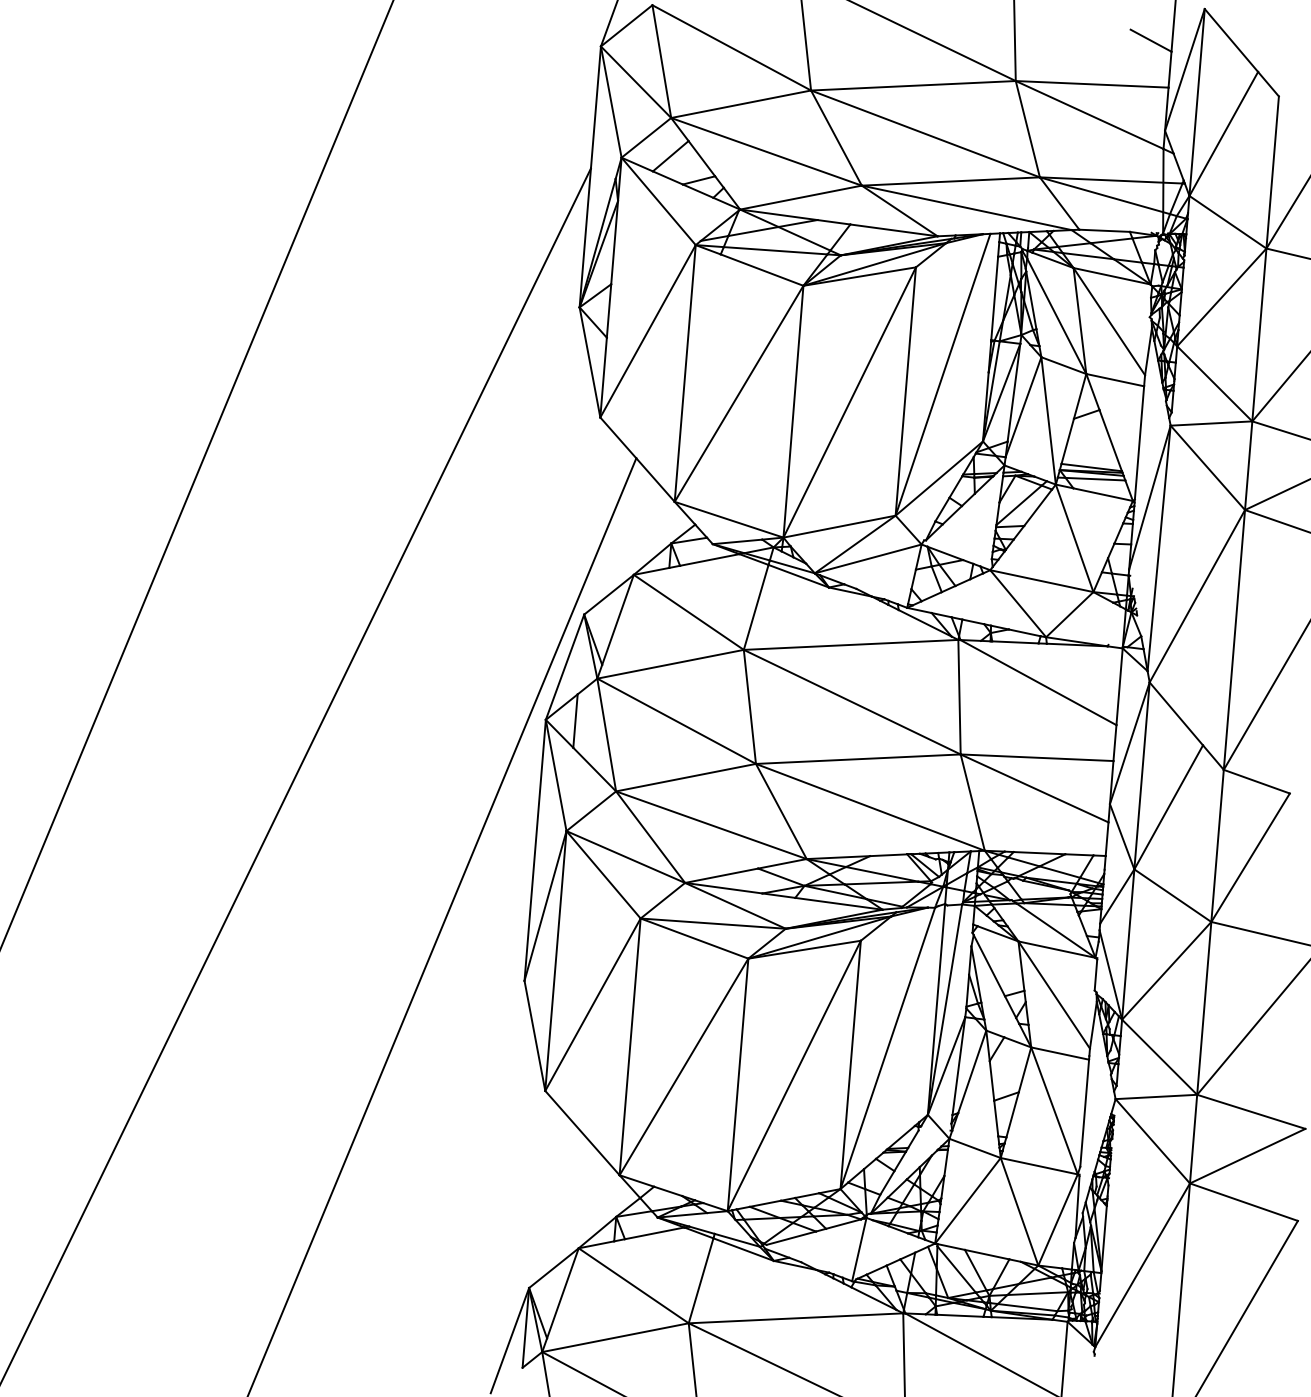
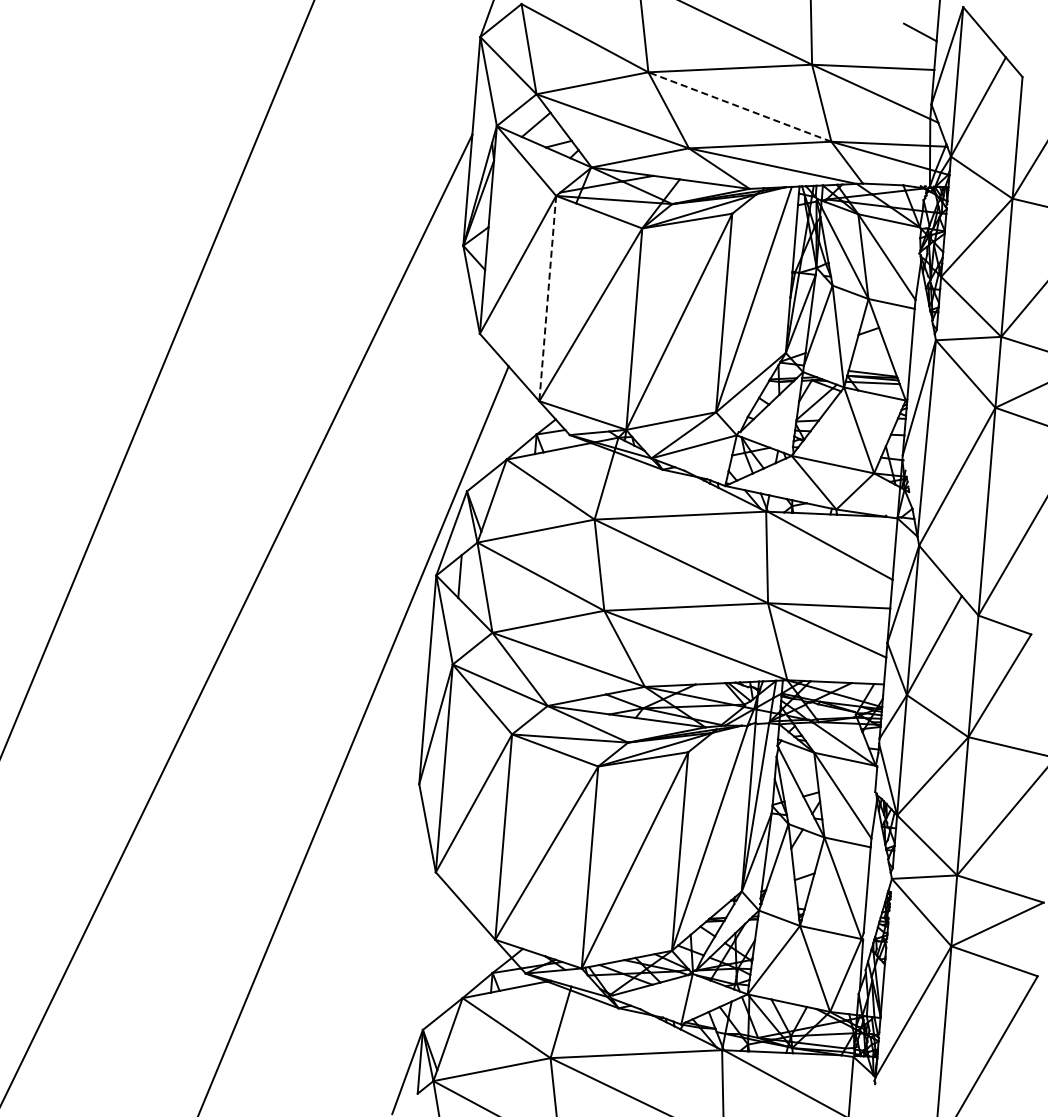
line: (924, 134) -> (739, 107), solid -> dashed
line: (684, 373) -> (547, 298), solid -> dashed

